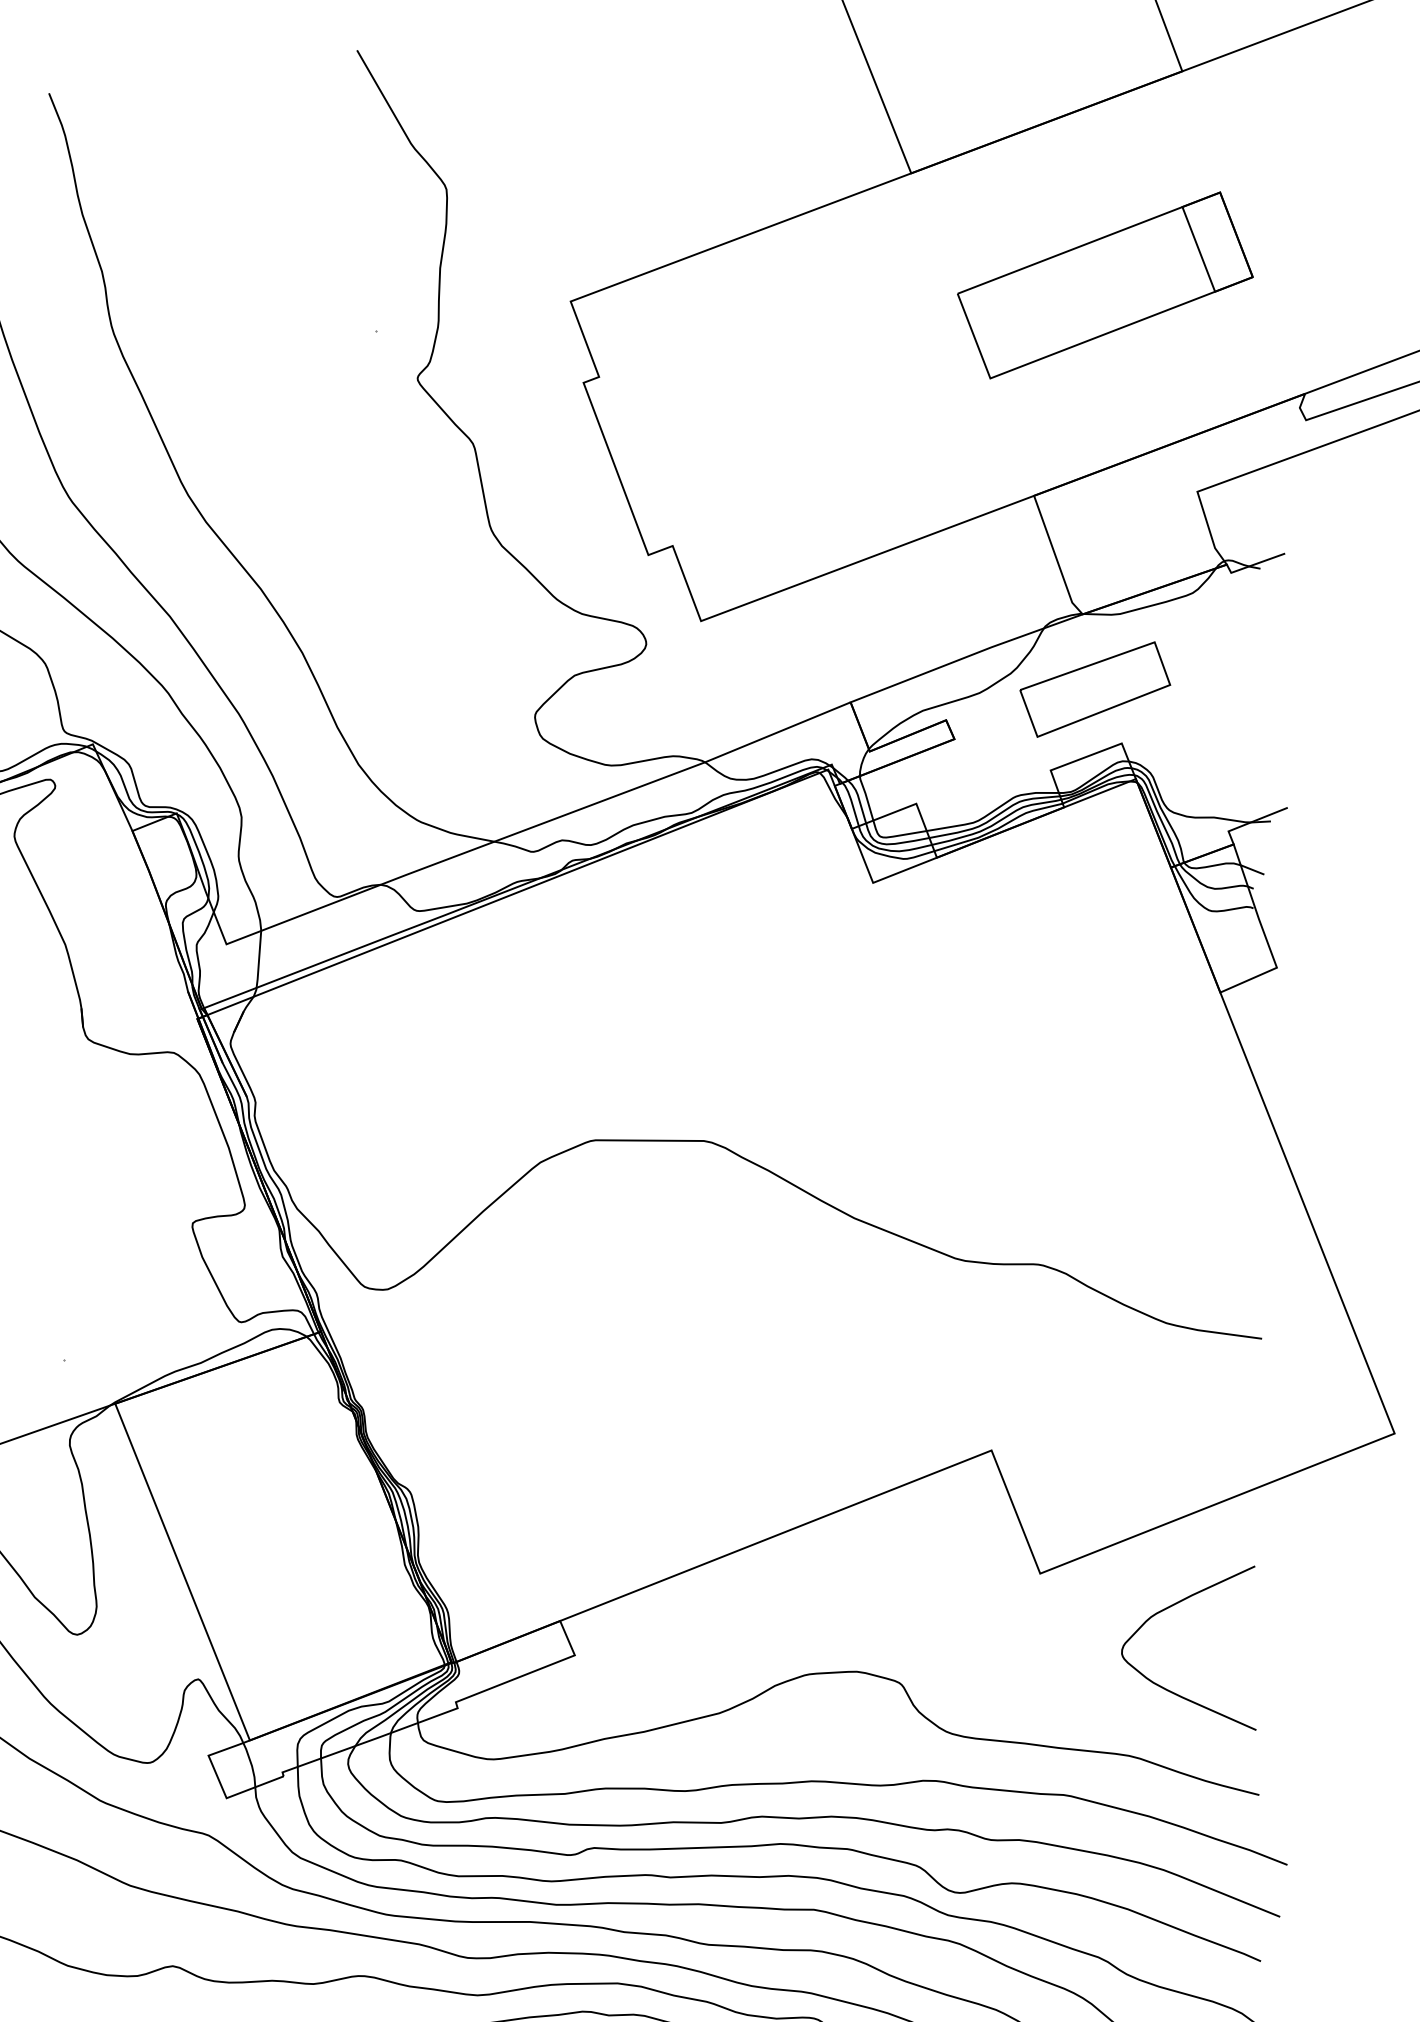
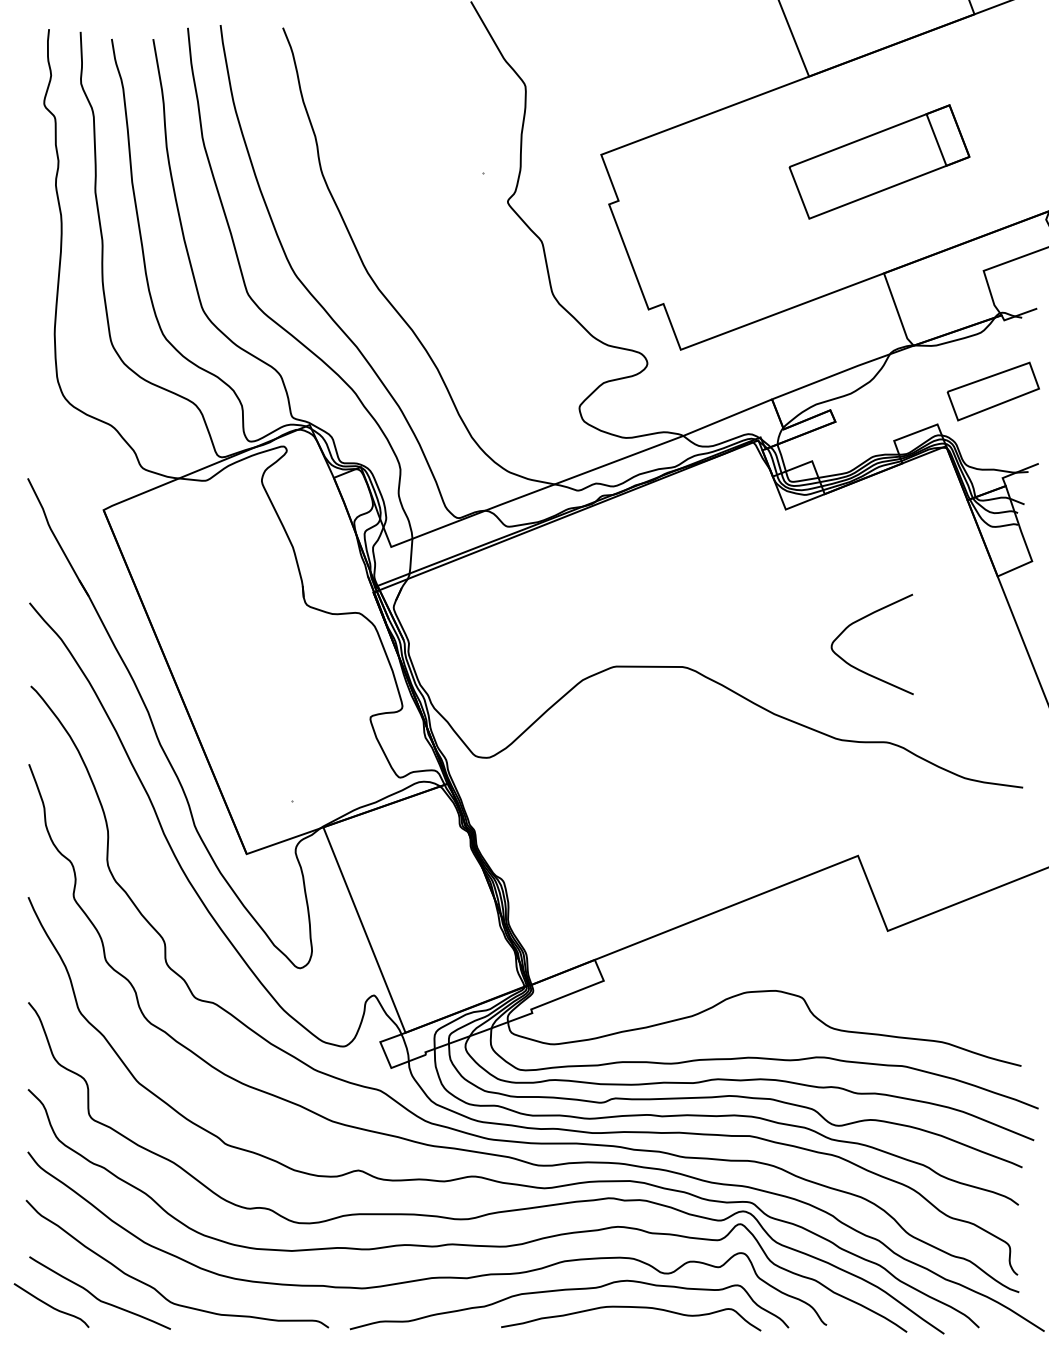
part: (1105, 284) -> (879, 161), moved
part: (1093, 689) -> (992, 391), moved
curve: (1169, 1608) -> (860, 620), moved

